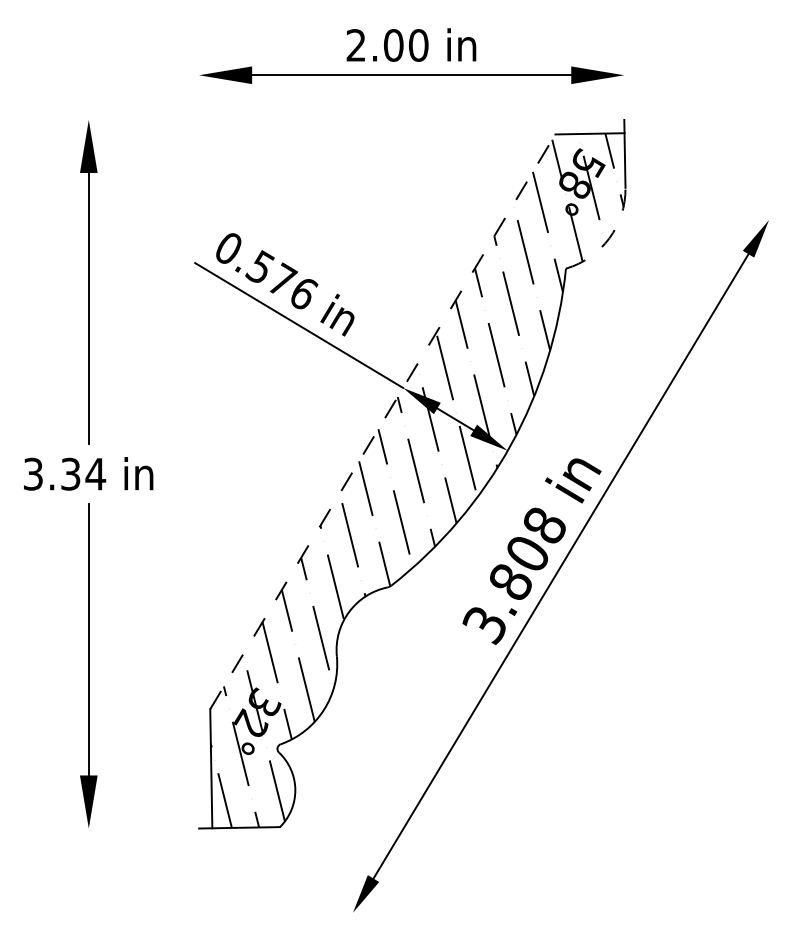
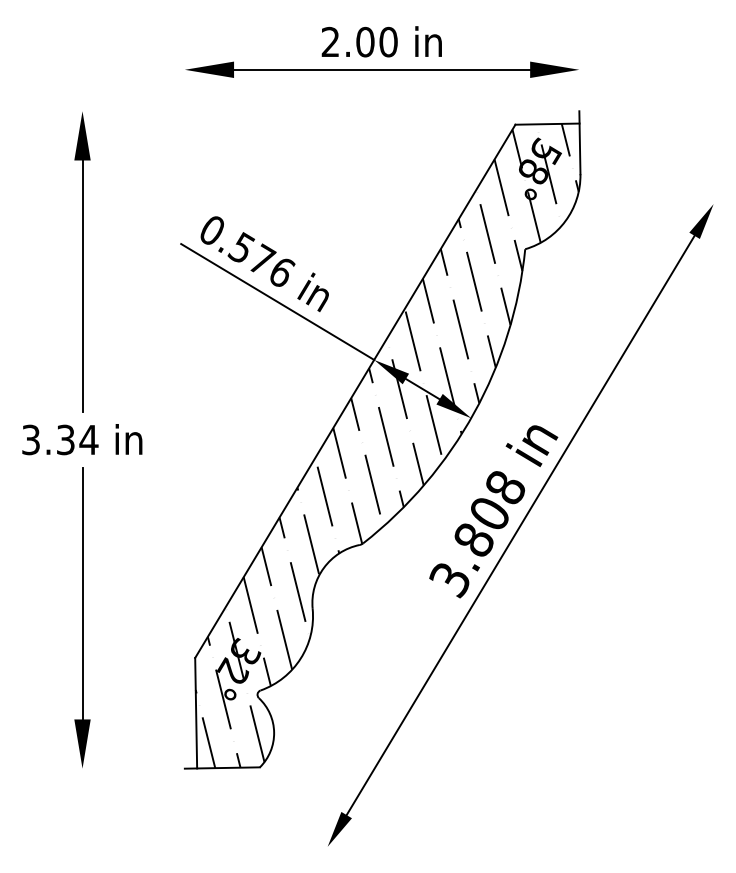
arc: (609, 238) -> (565, 221), dashed -> solid
line: (383, 421) -> (355, 391), dashed -> solid

